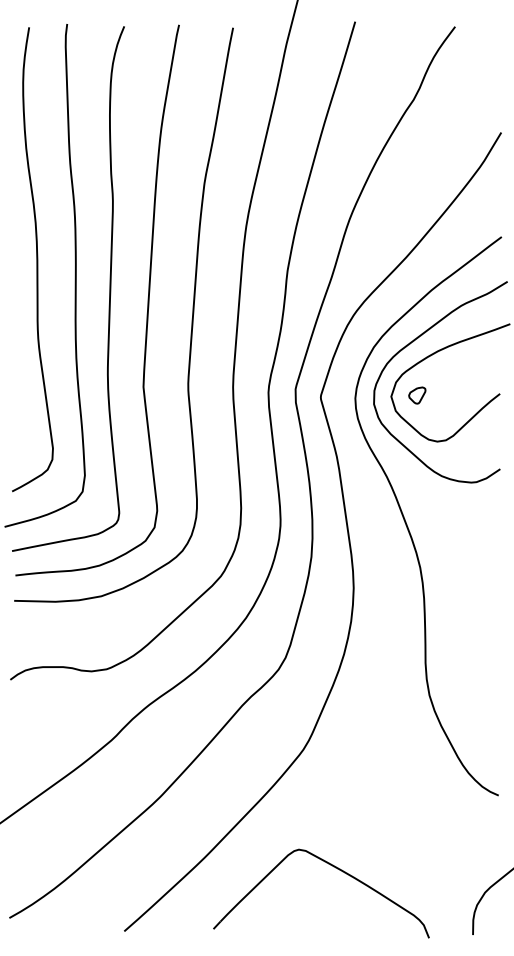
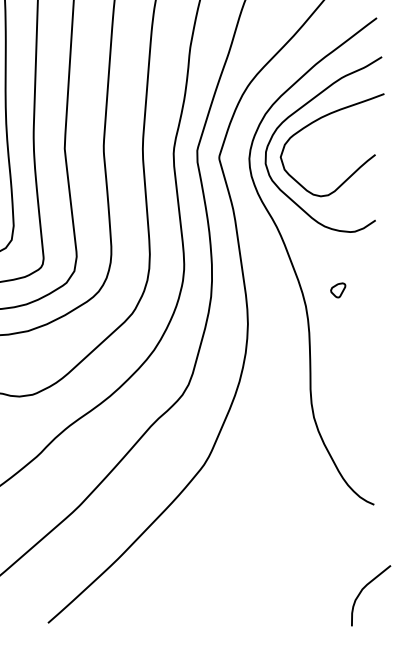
part: (417, 395) -> (338, 290), moved
part: (333, 867) -> (230, 567), removed

